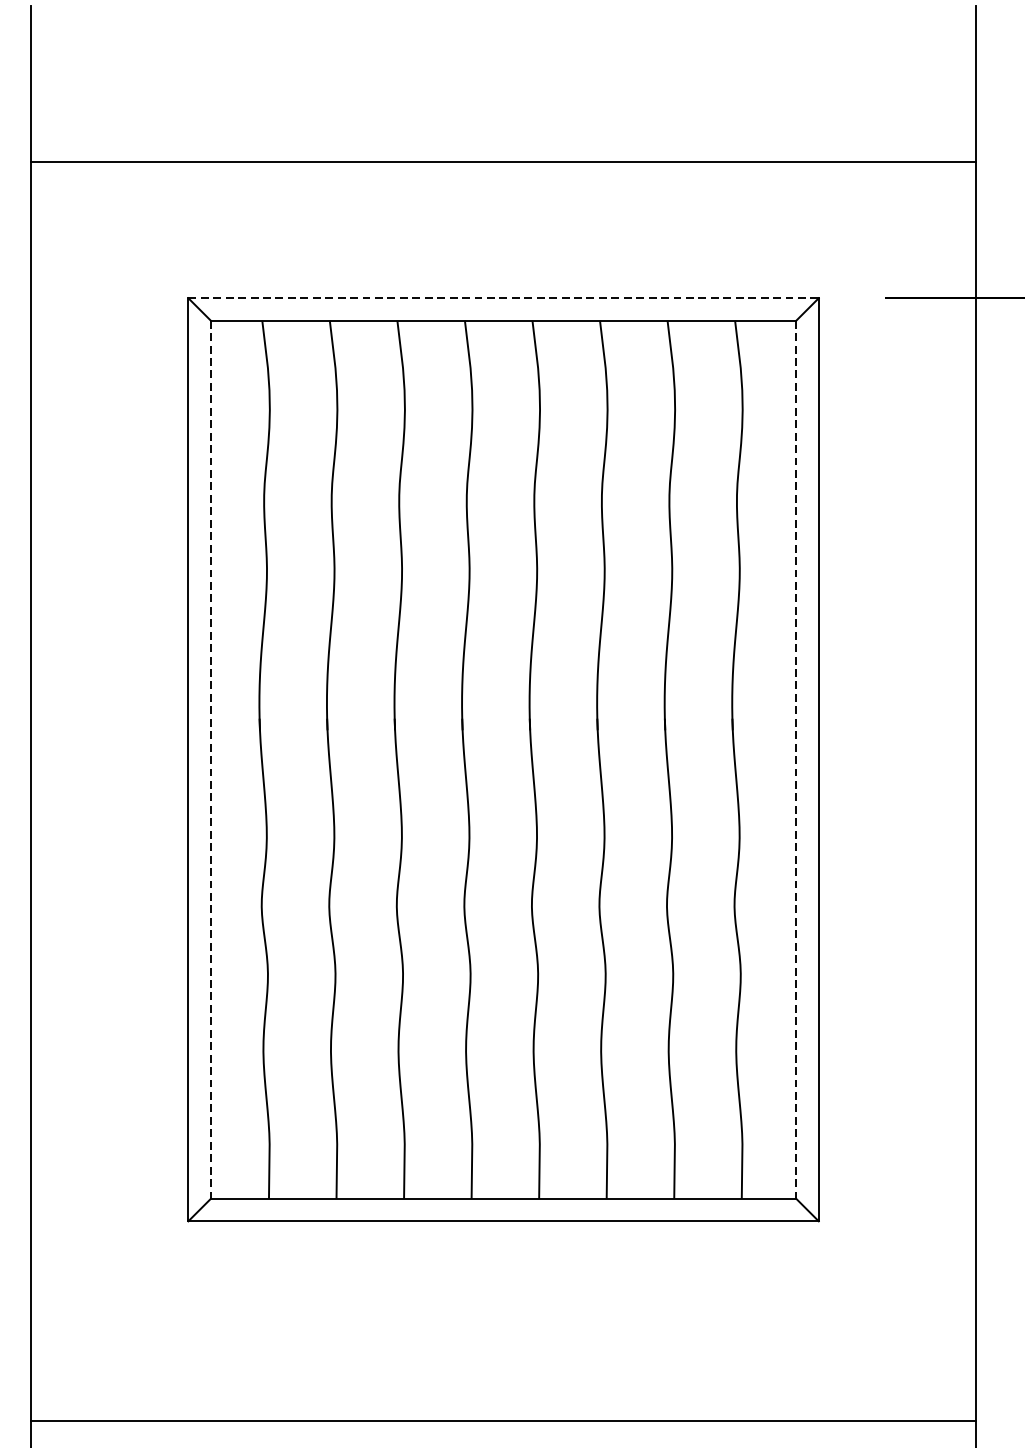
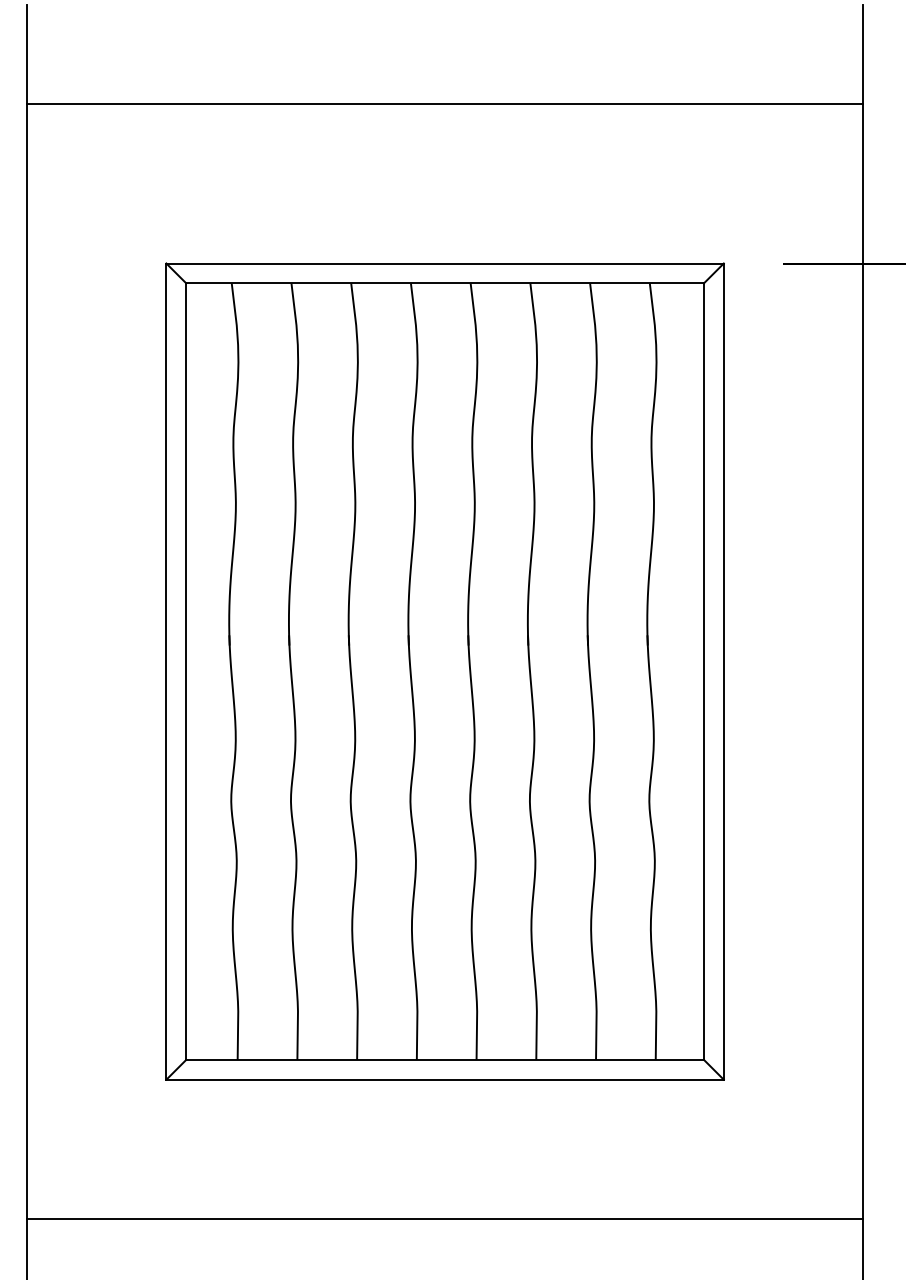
line: (504, 162) -> (445, 104), moved
line: (504, 298) -> (445, 263), dashed -> solid
line: (211, 760) -> (186, 672), dashed -> solid
line: (795, 760) -> (703, 672), dashed -> solid
line: (504, 1421) -> (445, 1219), moved

